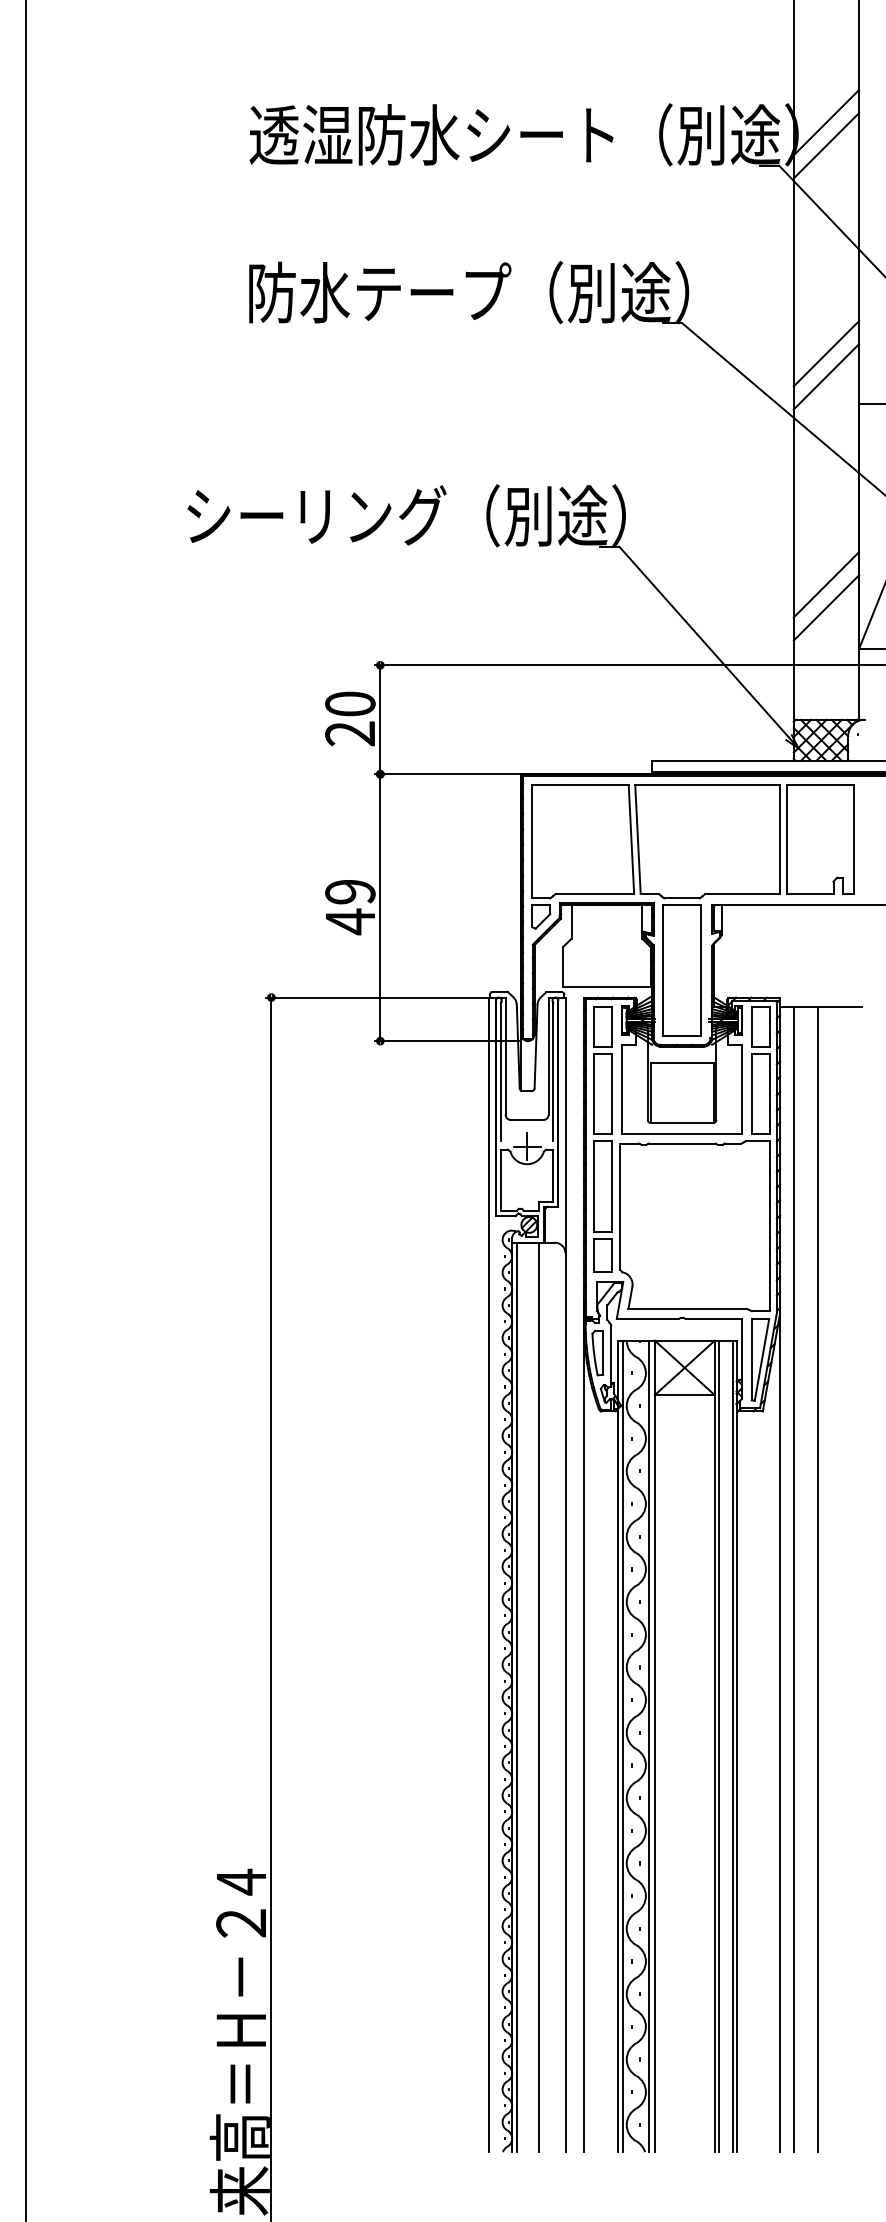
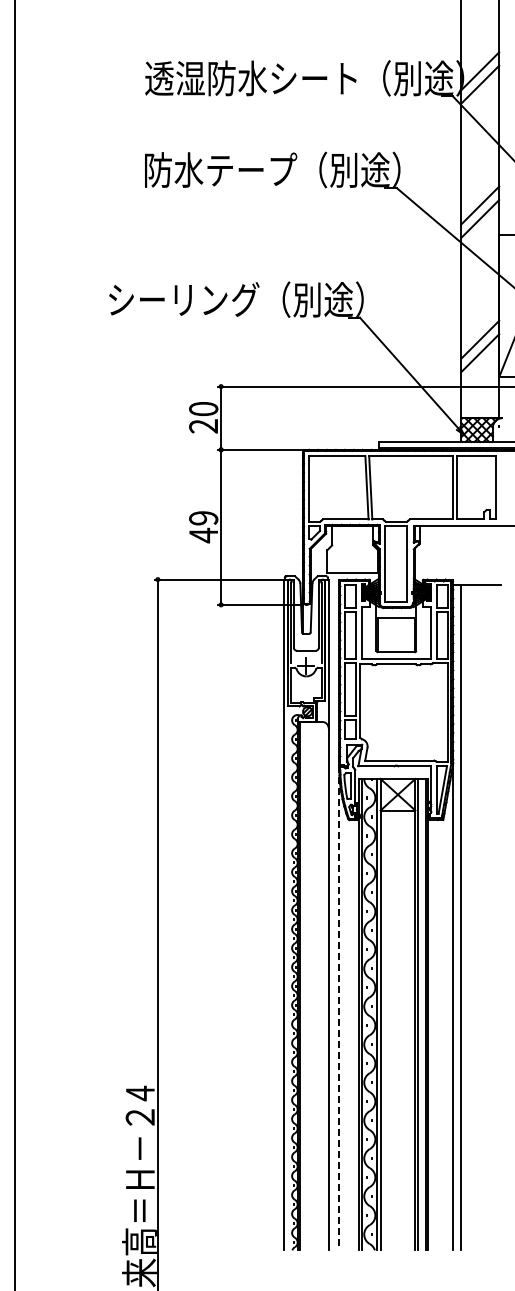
line: (818, 1579) -> (475, 917), removed
line: (539, 1696) -> (313, 985), removed
line: (584, 1725) -> (339, 1002), solid -> dashed

